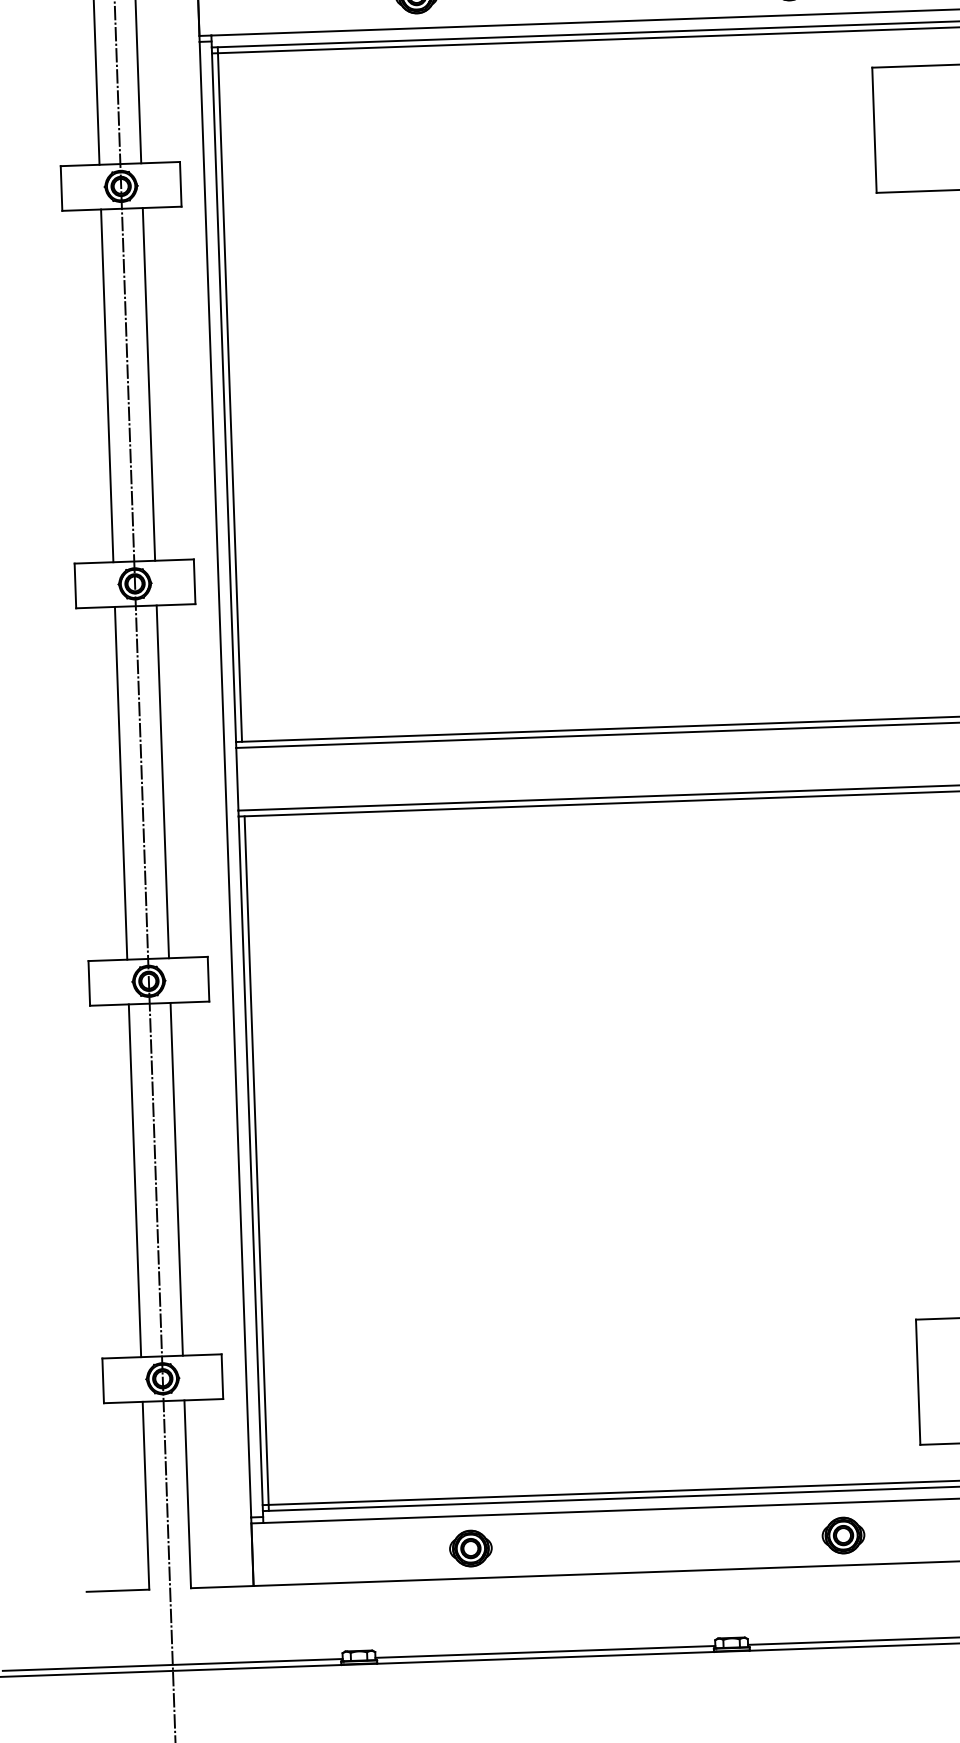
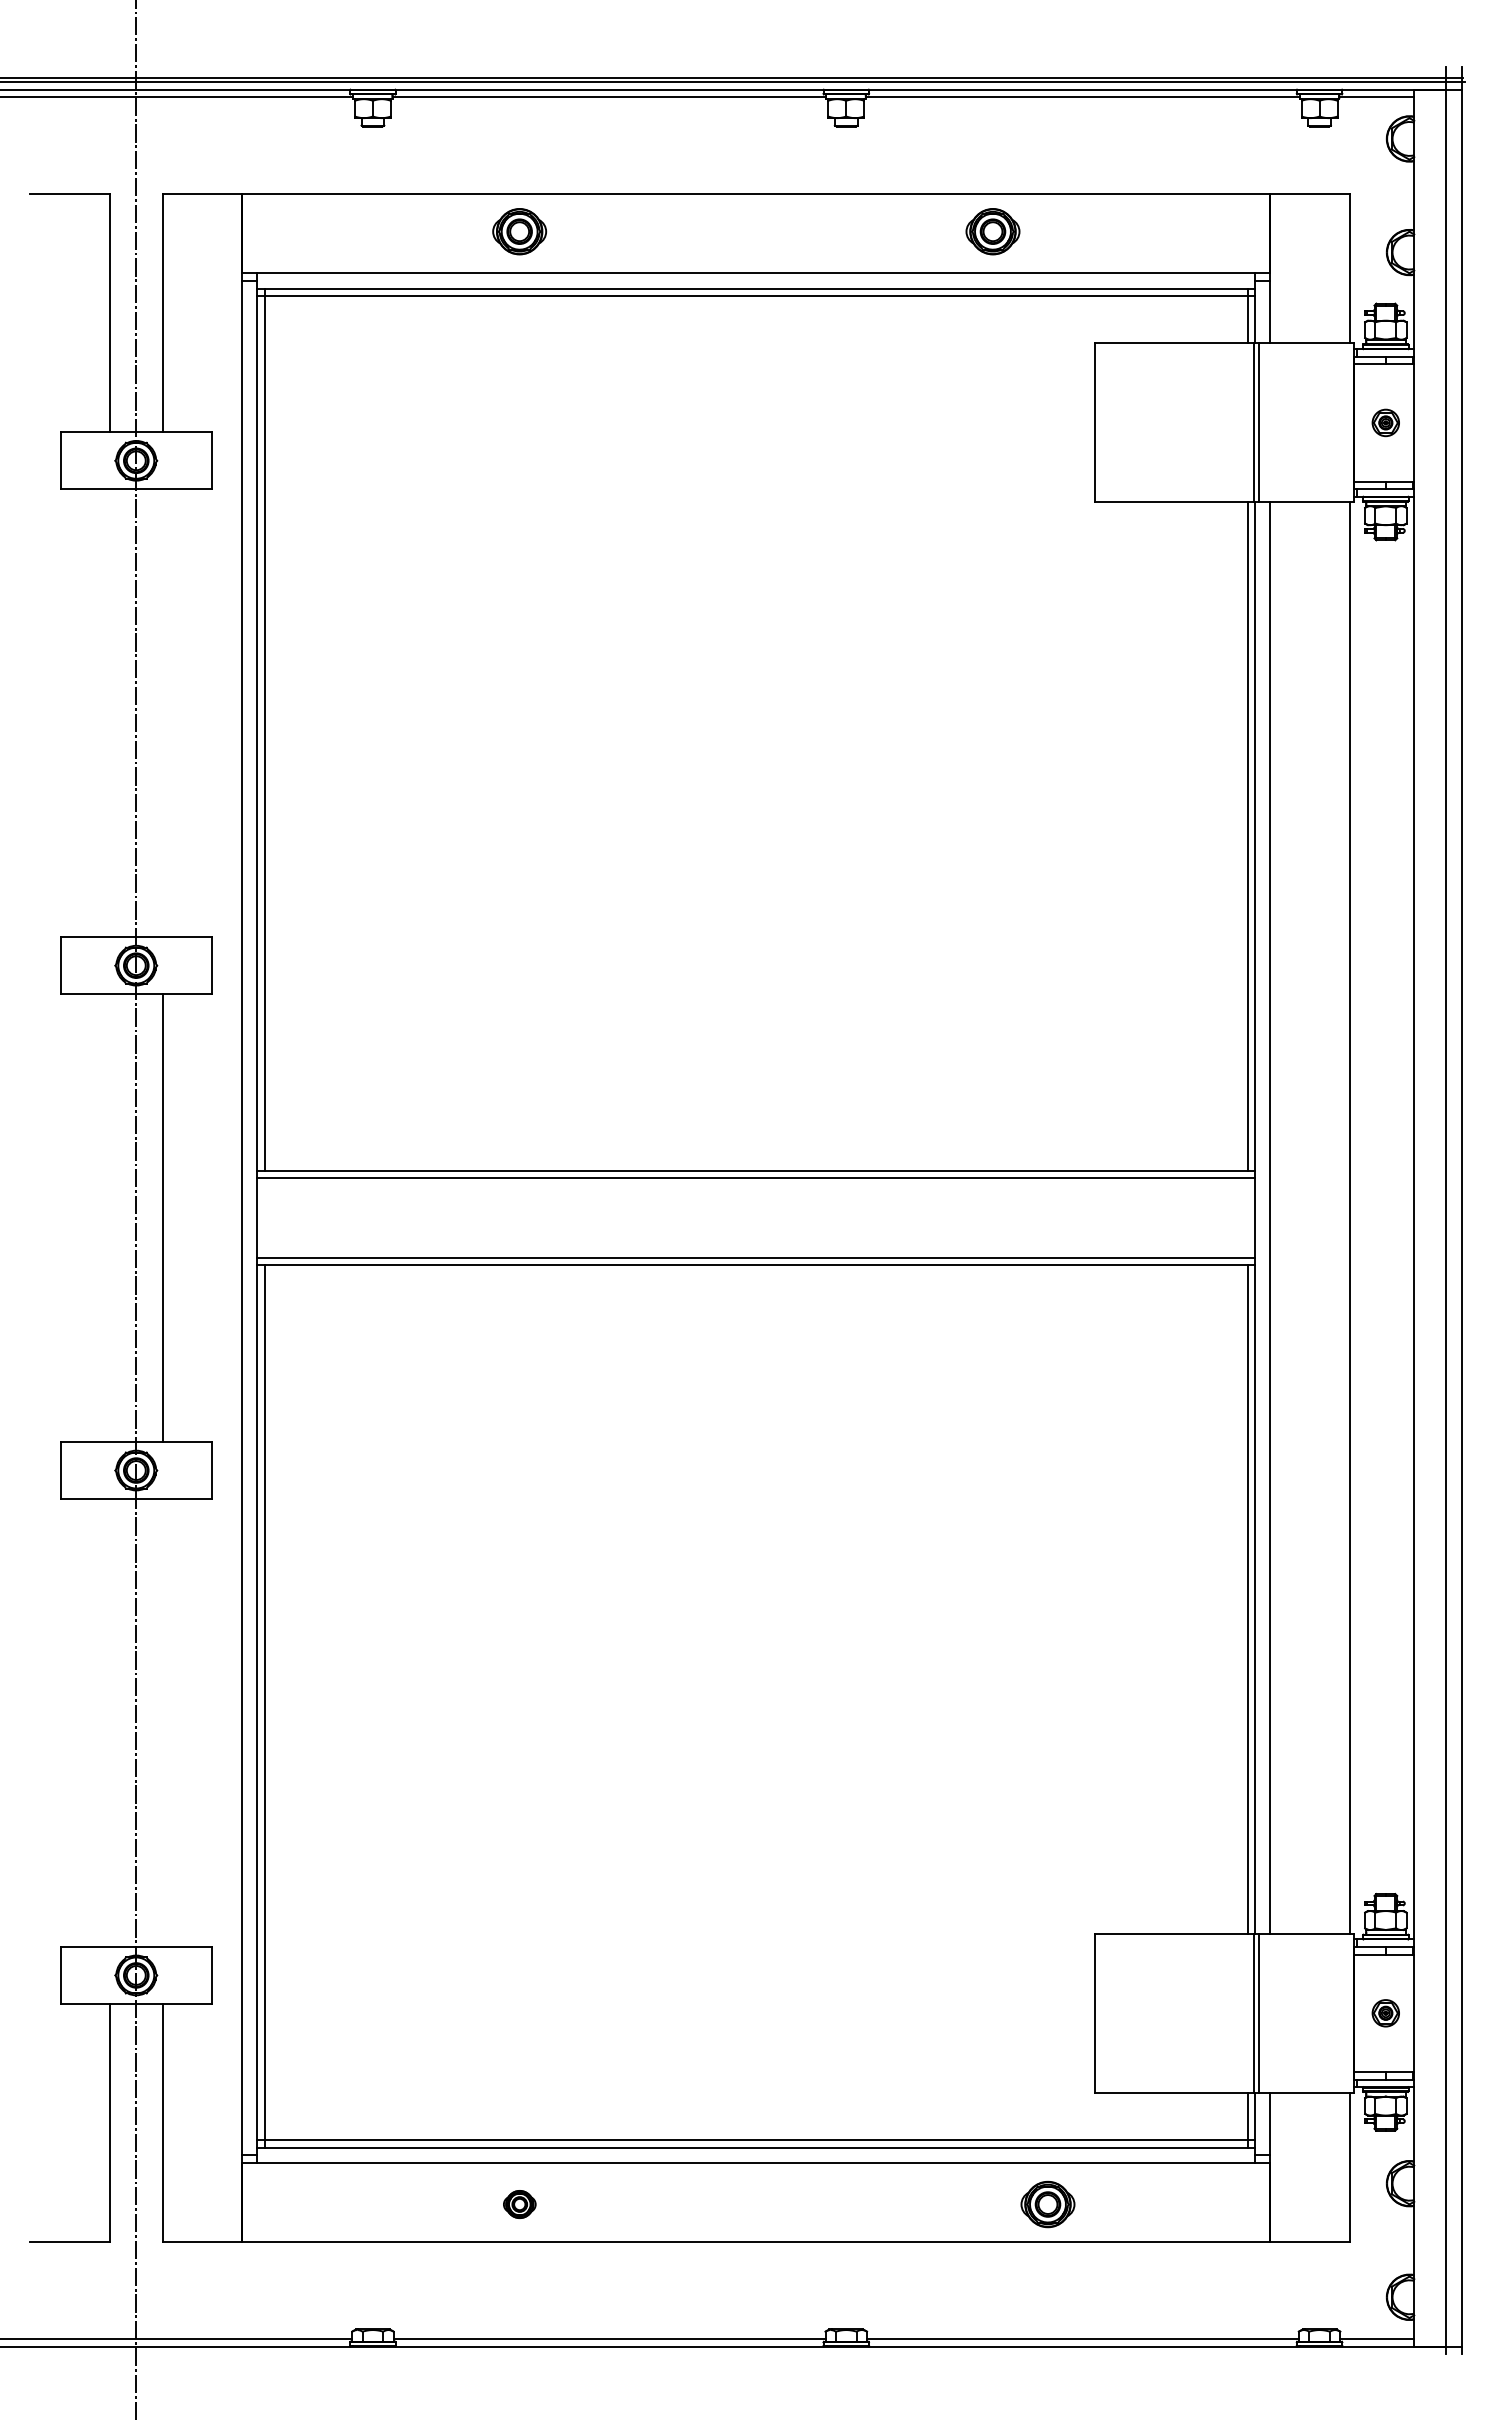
line: (148, 384) -> (162, 713), removed
line: (107, 386) -> (109, 713), removed
line: (120, 783) -> (109, 1218), removed
line: (176, 1178) -> (162, 1722), removed
line: (134, 1180) -> (109, 1722), removed
part: (843, 1535) -> (1047, 2204), moved
part: (470, 1548) -> (519, 2204), size x0.6

